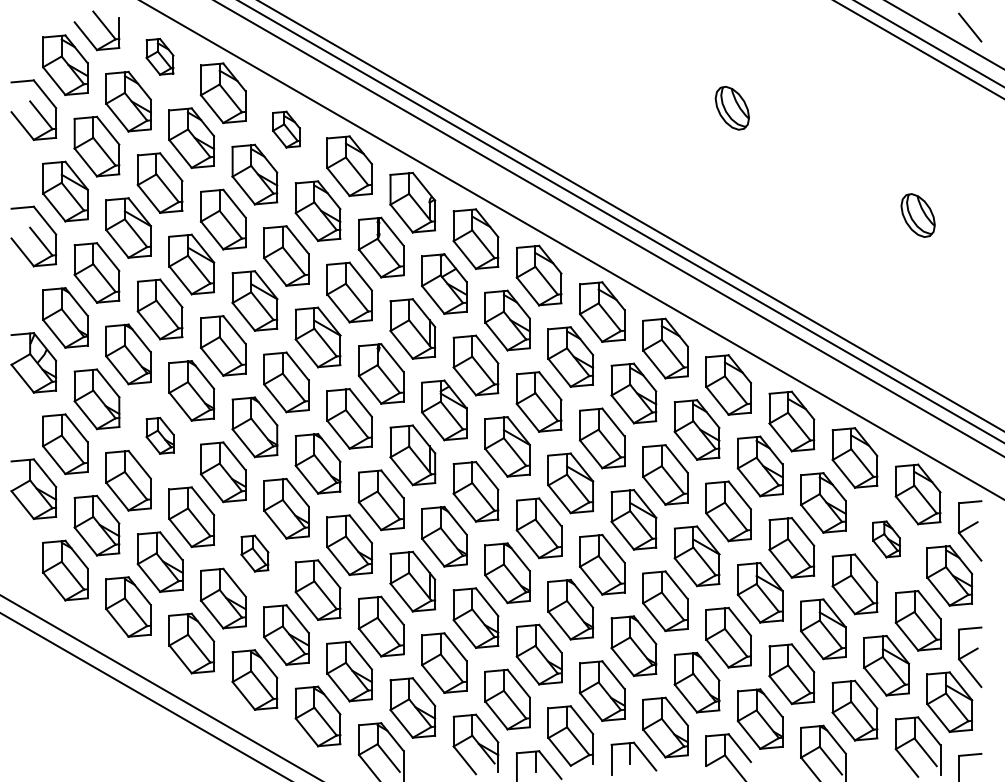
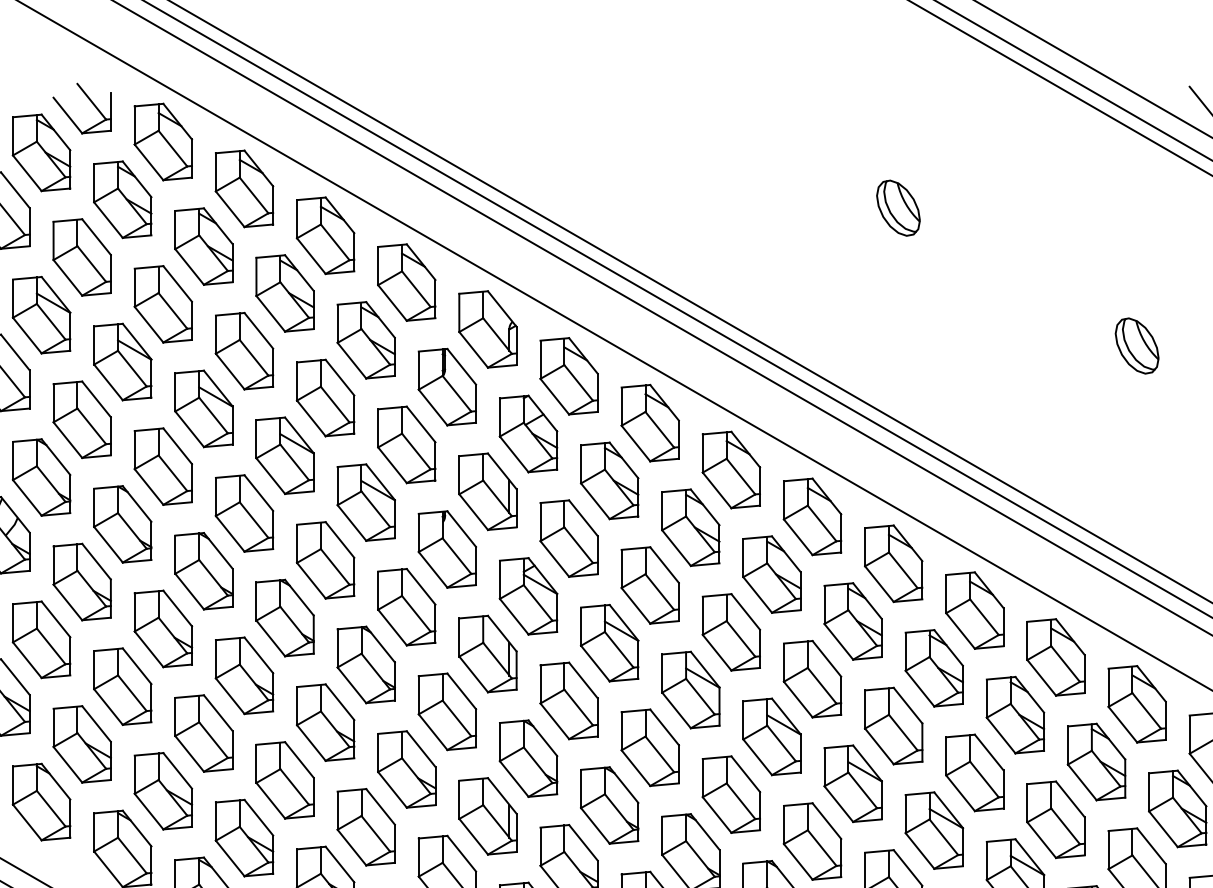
part: (159, 56) -> (162, 141), size x1.67
part: (286, 129) -> (325, 235), size x1.67
part: (159, 435) -> (162, 628), size x1.67
part: (886, 539) -> (1096, 762), size x1.67
part: (254, 553) -> (284, 780), size x1.67

